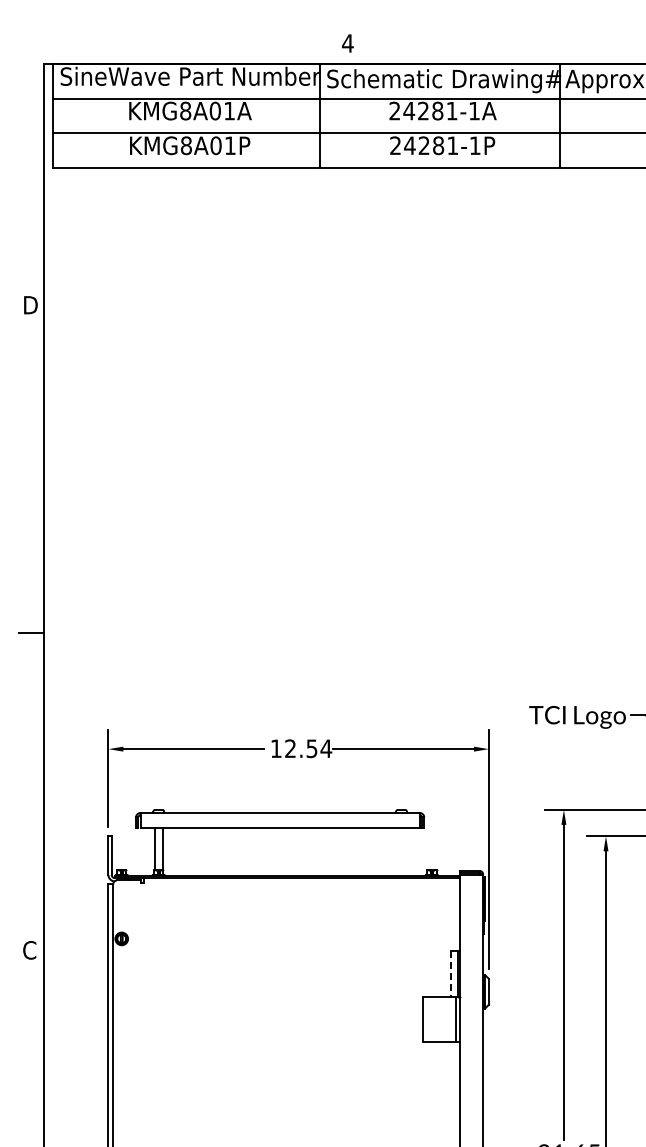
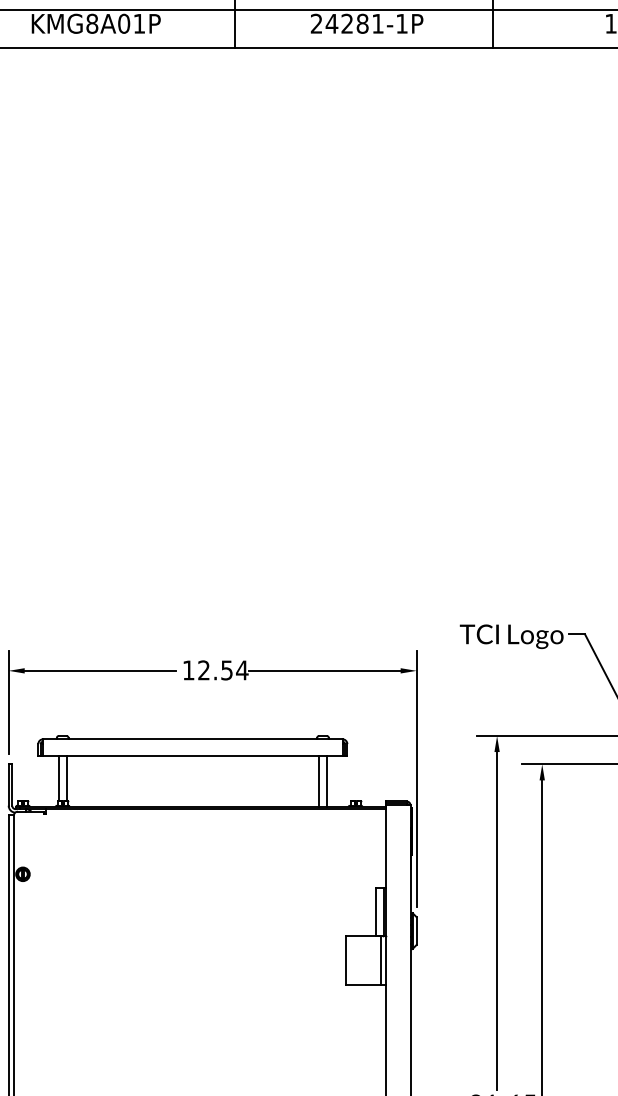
line: (397, 851) -> (318, 780), added
line: (405, 851) -> (327, 780), added
line: (450, 974) -> (375, 912), dashed -> solid

